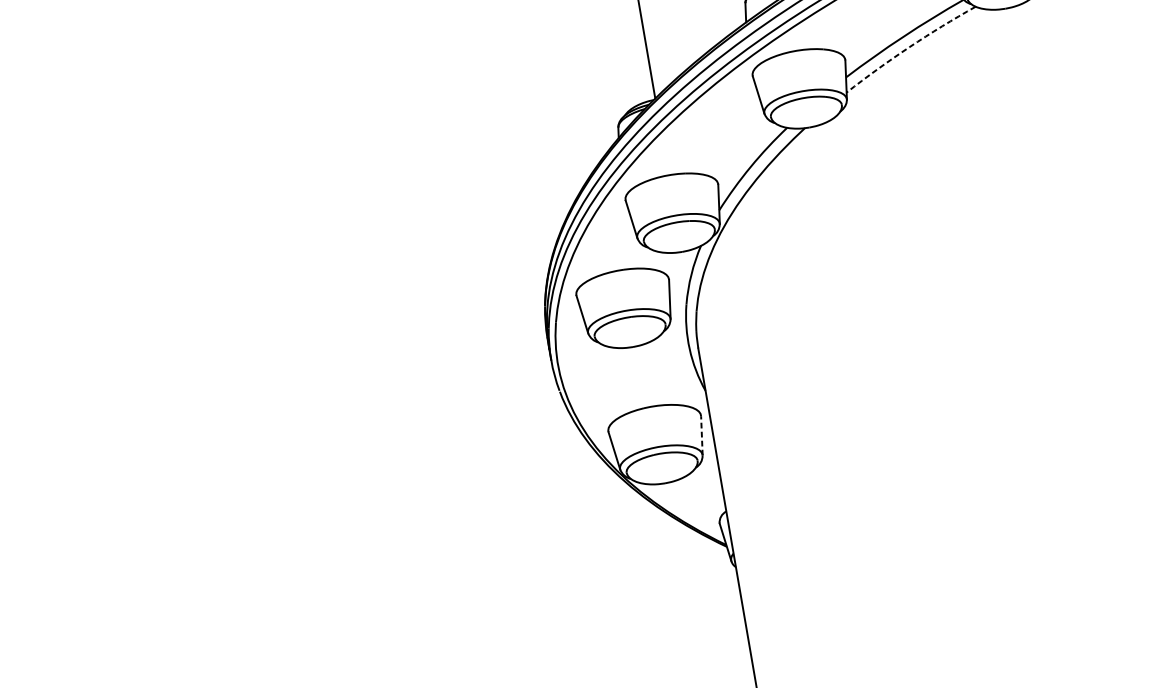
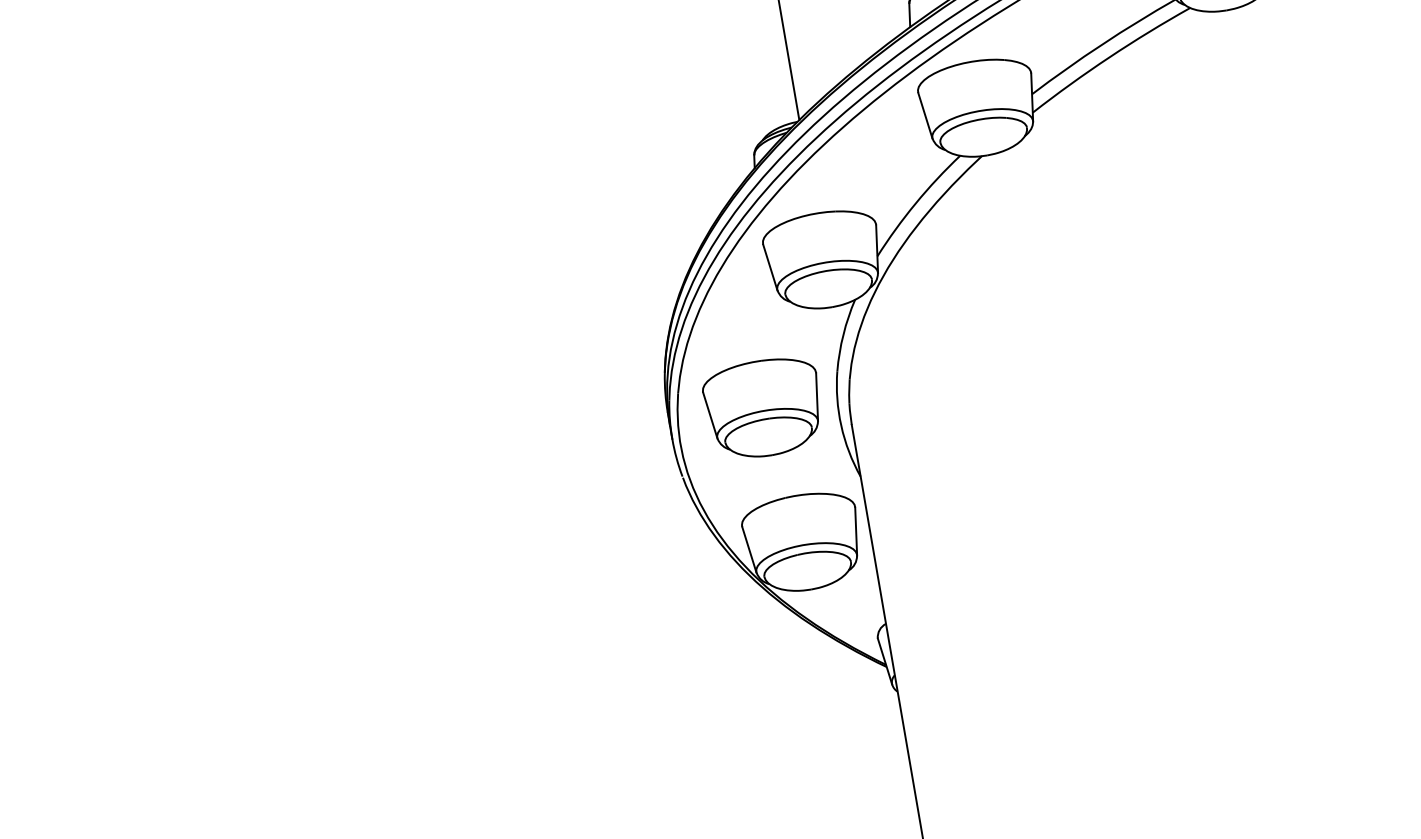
arc: (909, 47) -> (1109, 57), dashed -> solid
part: (623, 307) -> (760, 407), moved
line: (702, 435) -> (856, 531), dashed -> solid

